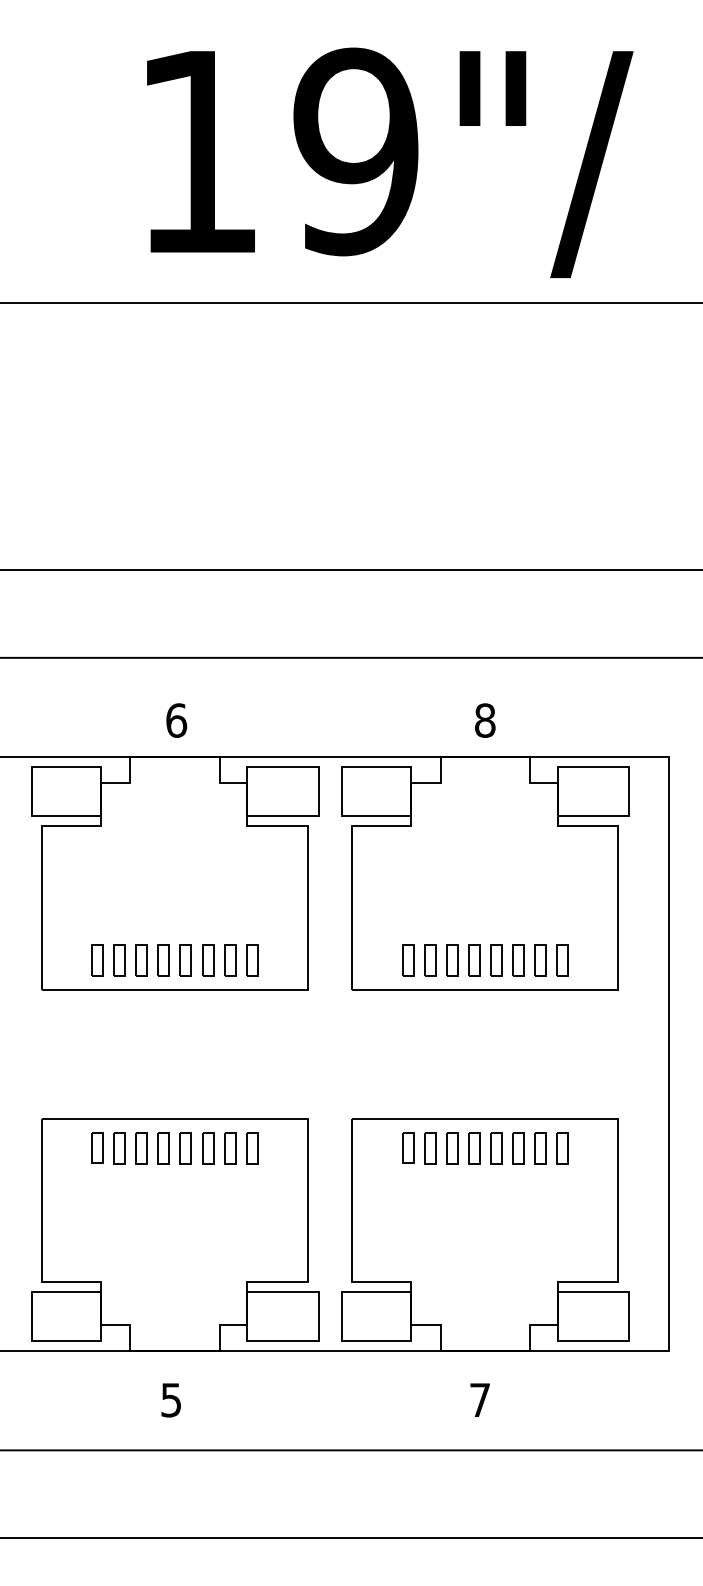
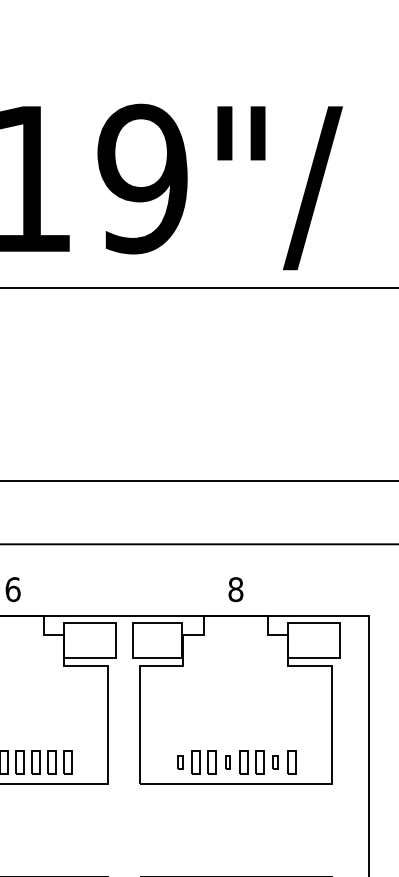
part: (408, 960) -> (180, 762), size x0.6
part: (474, 960) -> (228, 762), size x0.6
part: (540, 960) -> (275, 762), size x0.6

